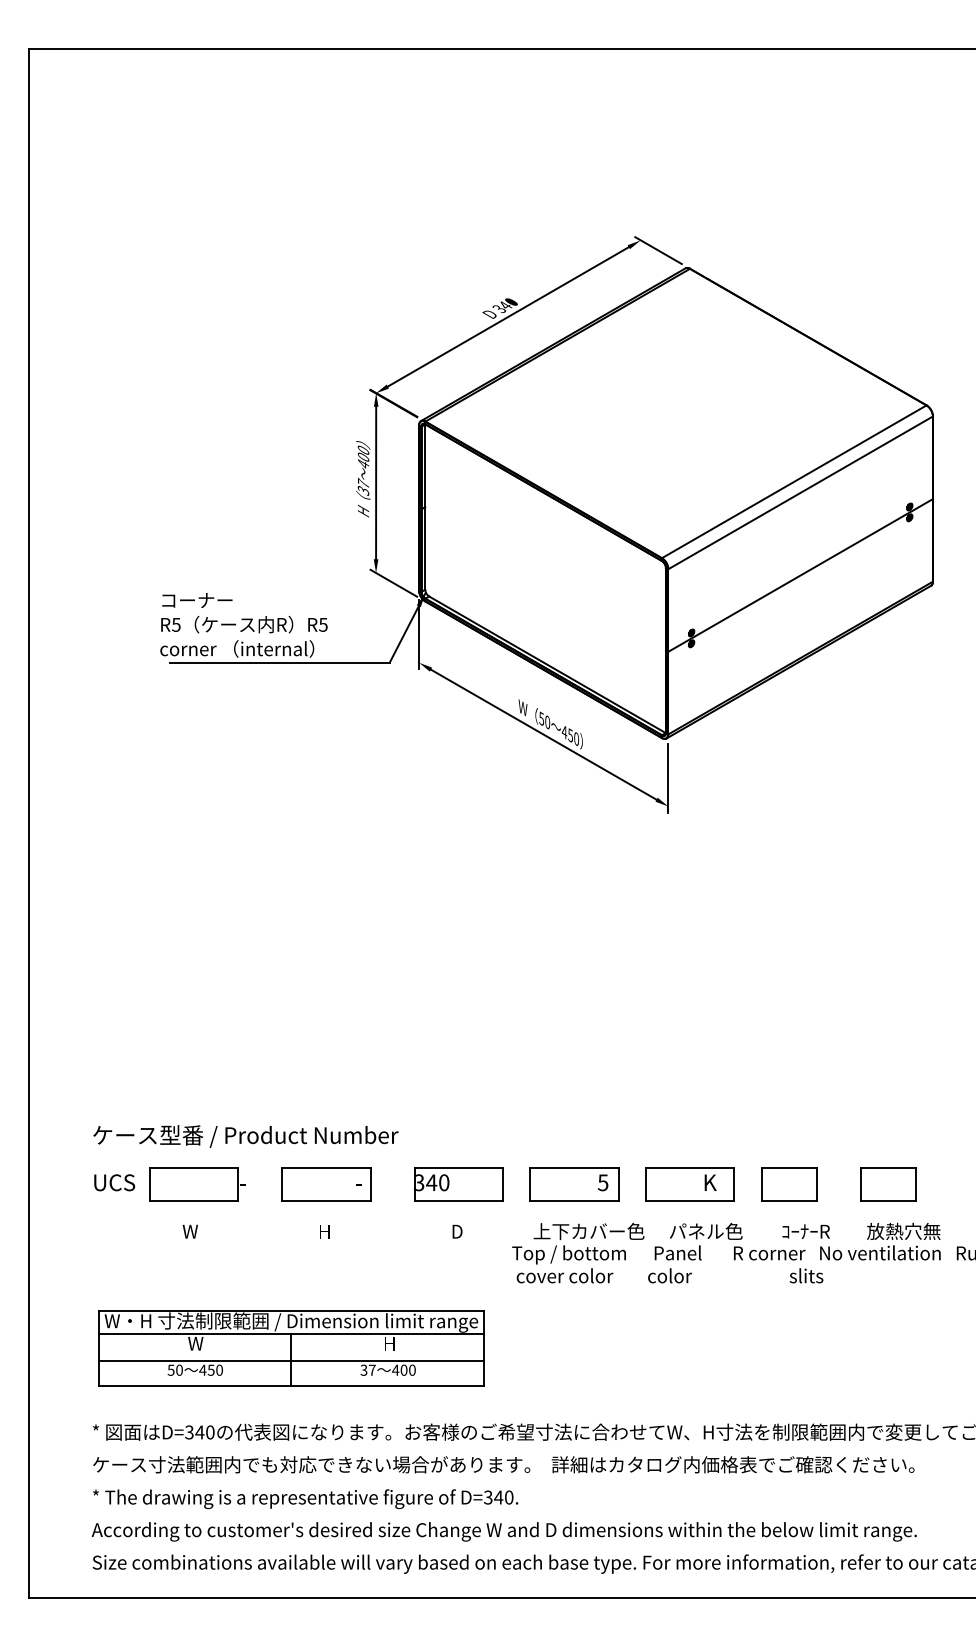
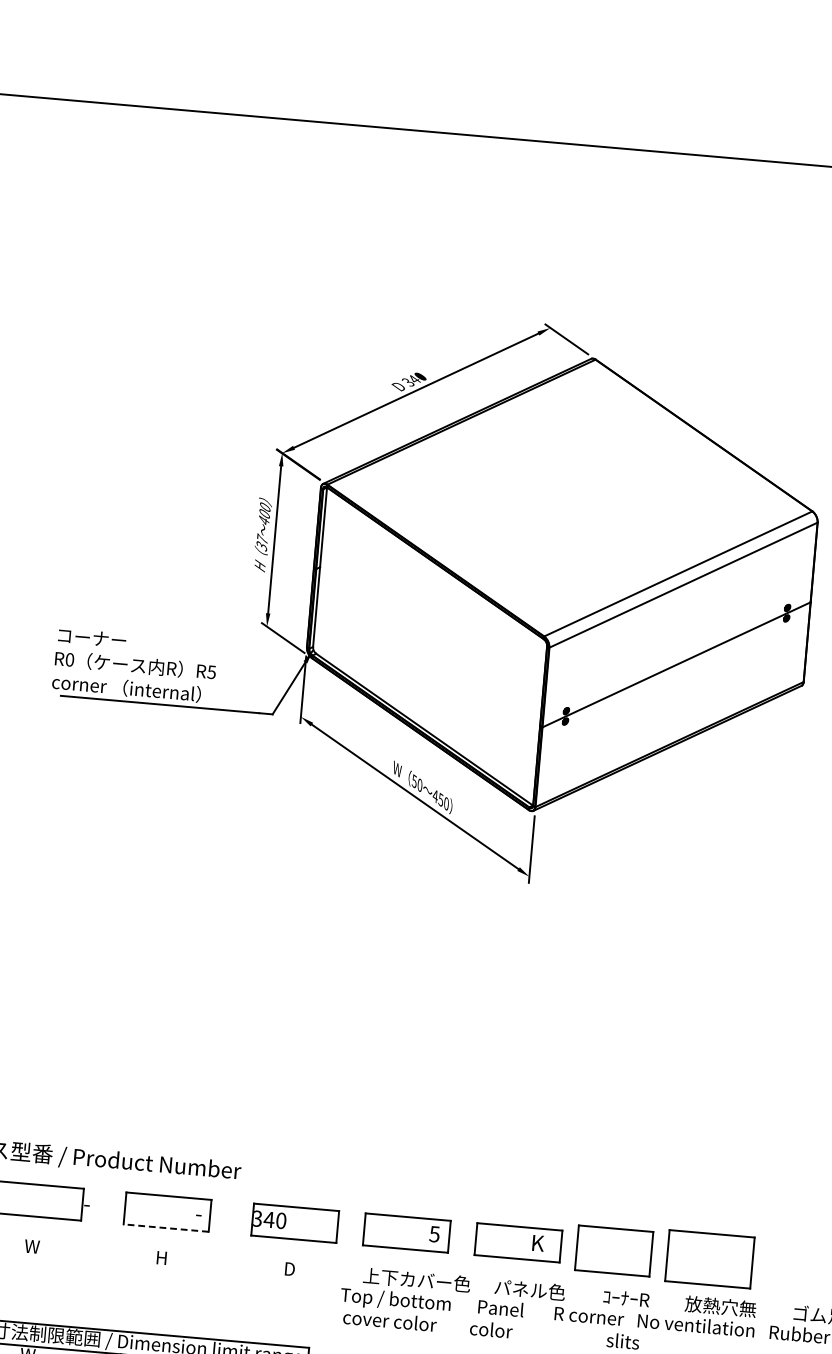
text: (176, 624) -> (70, 659), R5 -> R0
part: (789, 1184) -> (614, 1251), size x1.4
part: (888, 1184) -> (709, 1260), size x1.6
line: (326, 1200) -> (166, 1228), solid -> dashed

